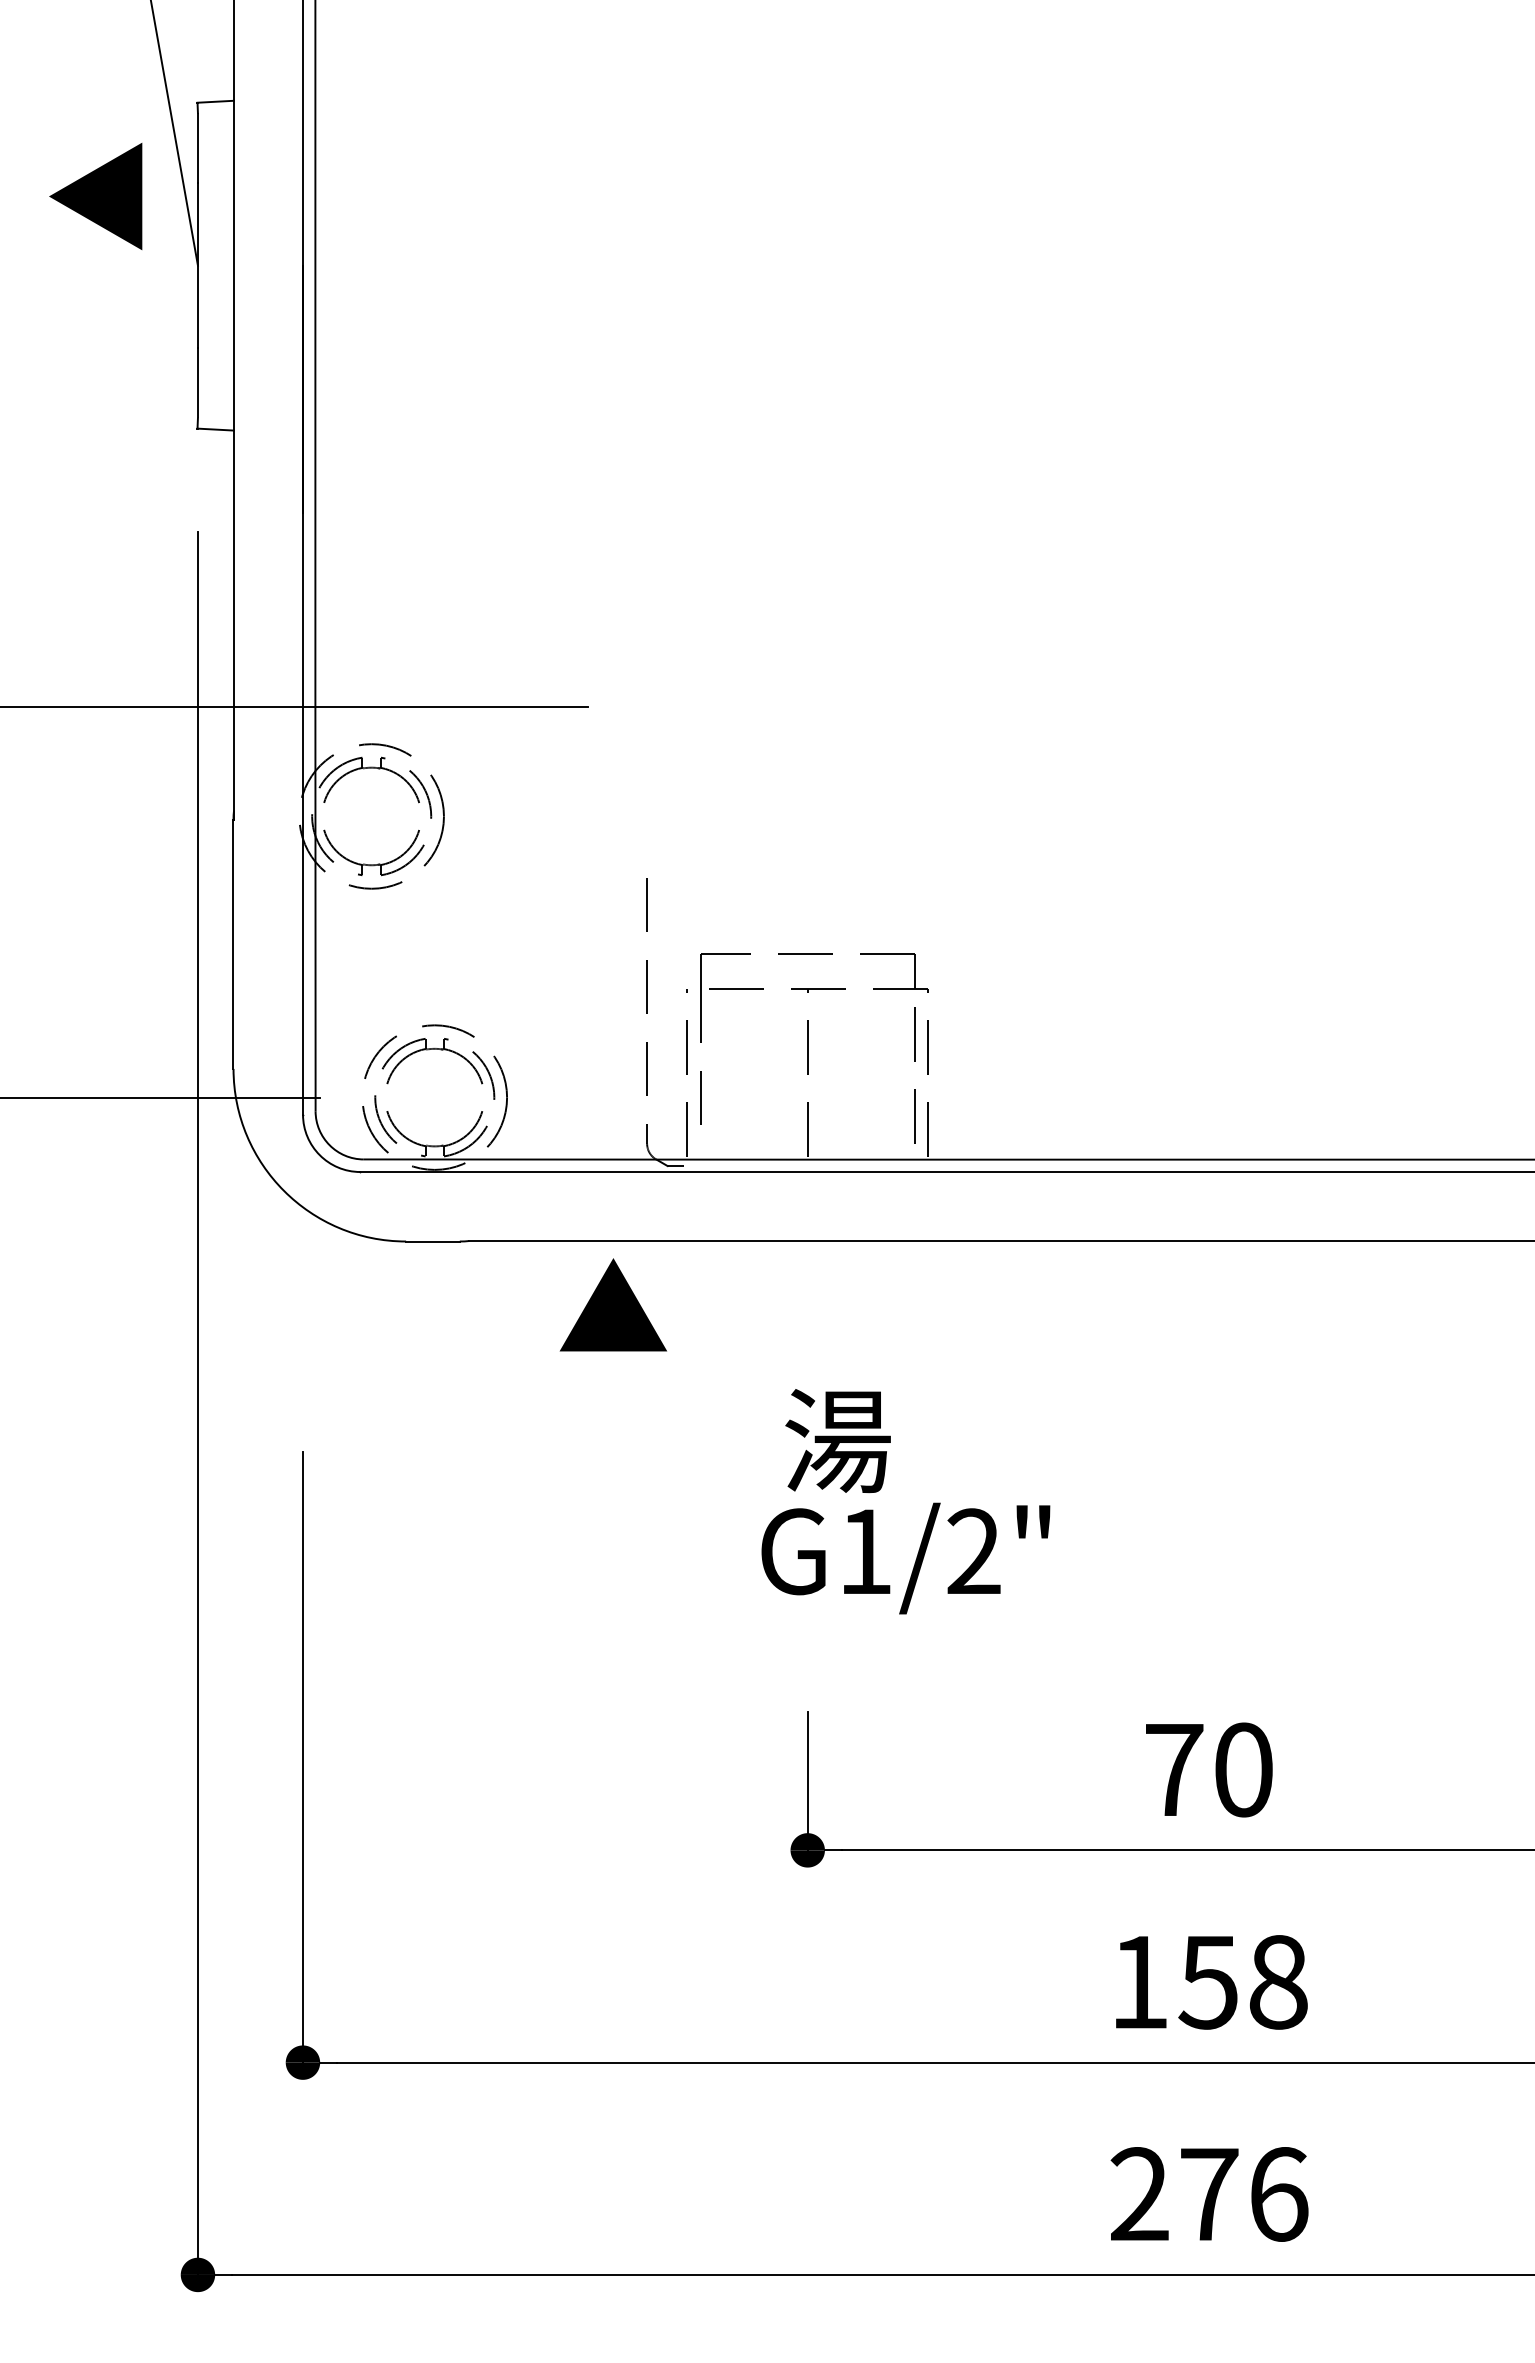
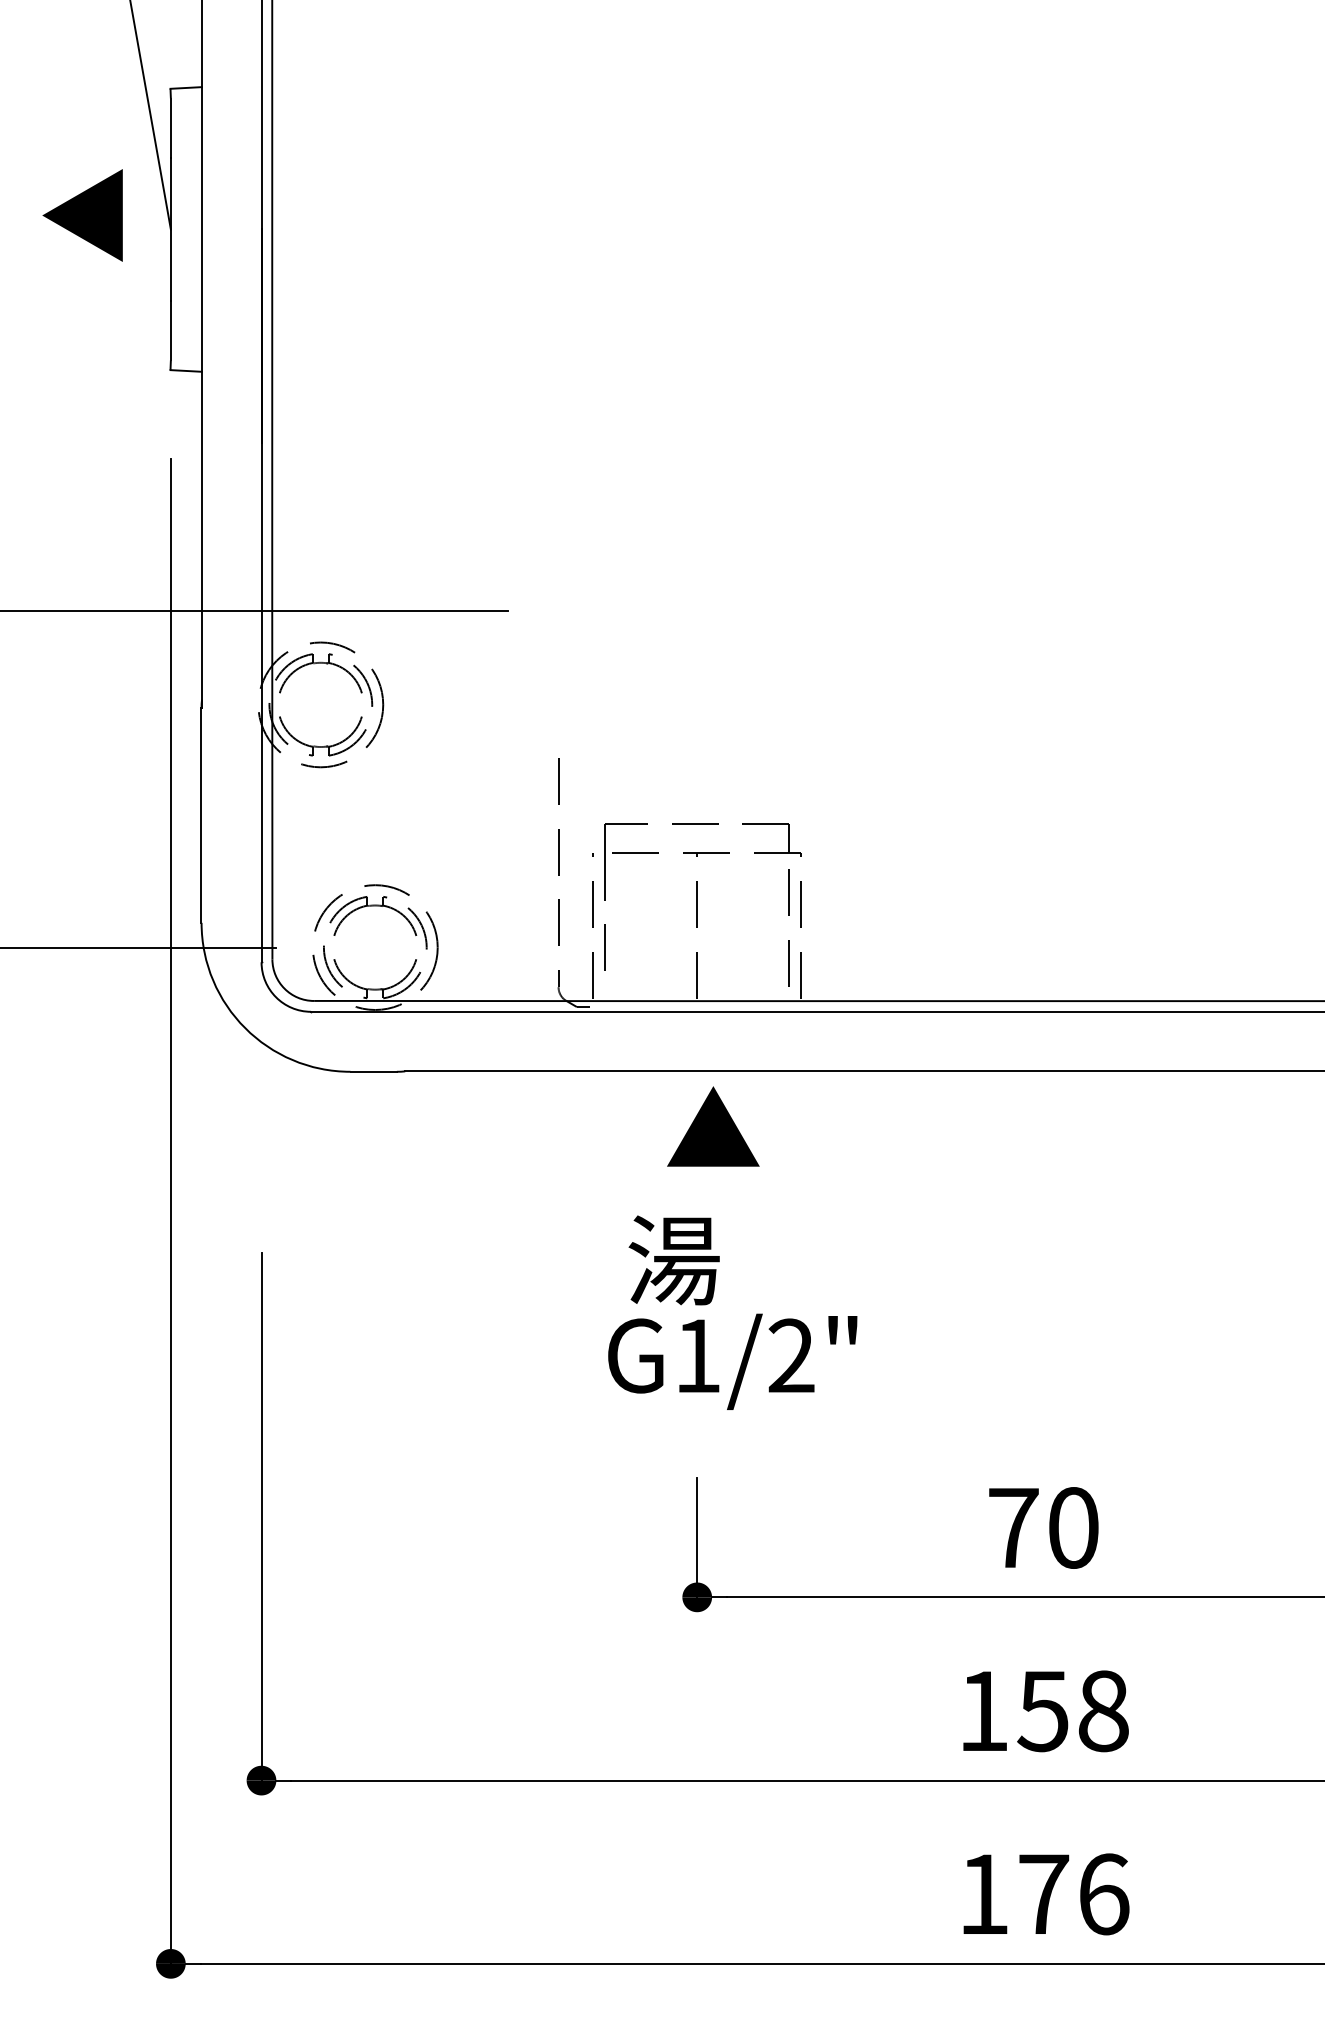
text: (95, 196) -> (82, 215), moved
text: (612, 1304) -> (712, 1126), moved
text: (905, 1501) -> (732, 1312), moved
text: (1139, 2193) -> (983, 1893), 276 -> 176

